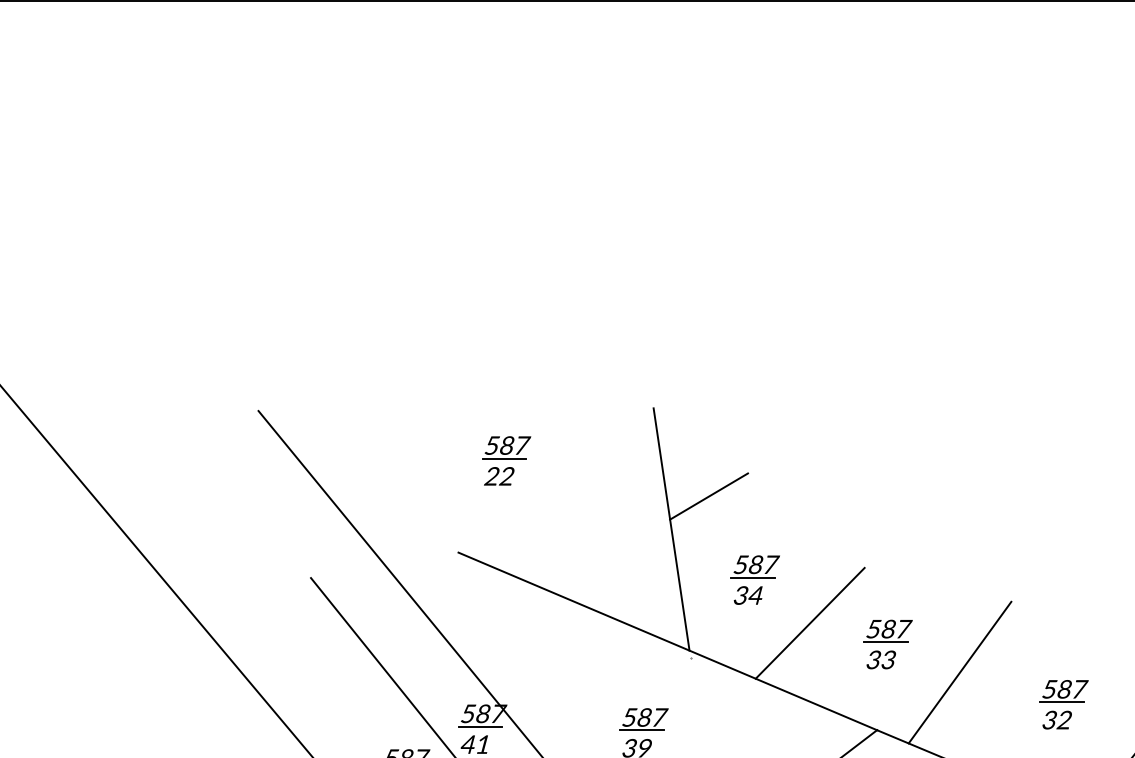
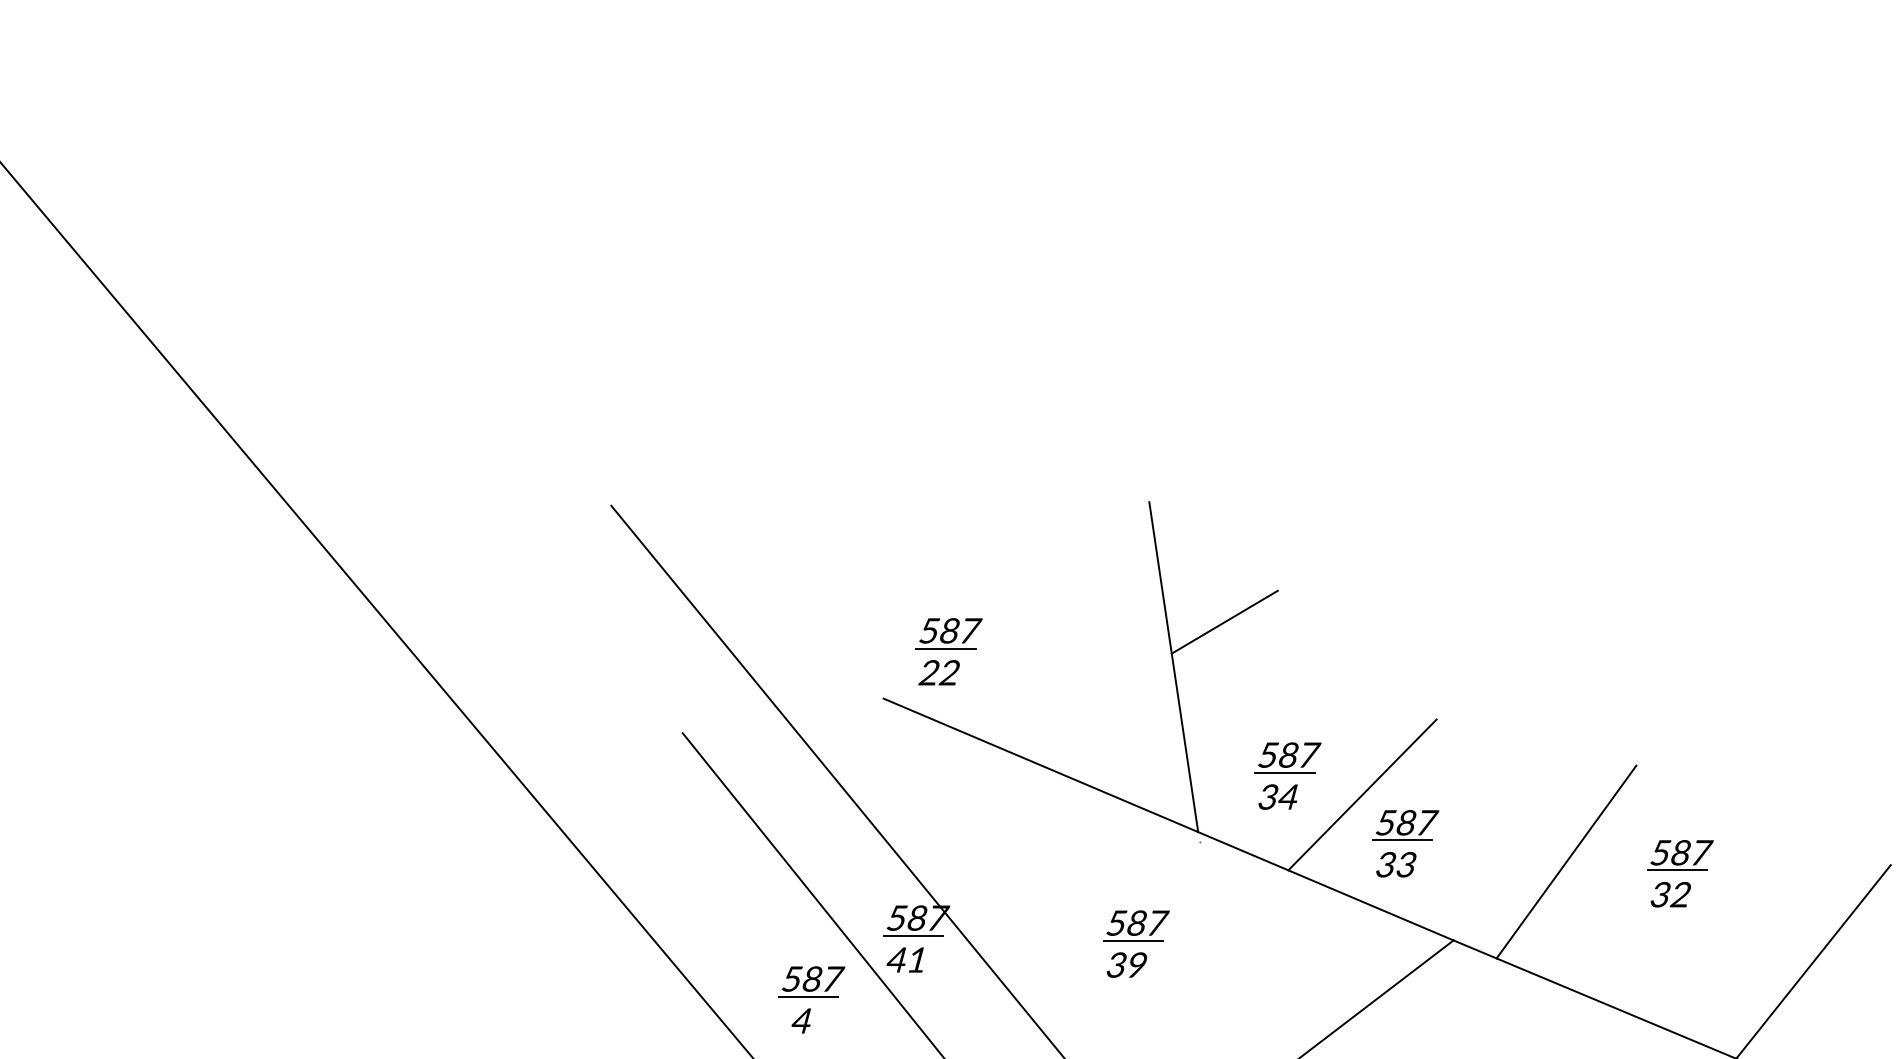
part: (506, 460) -> (948, 651), moved
part: (755, 579) -> (1287, 775), moved
part: (888, 644) -> (1405, 843), moved
part: (1064, 704) -> (1680, 873), moved

